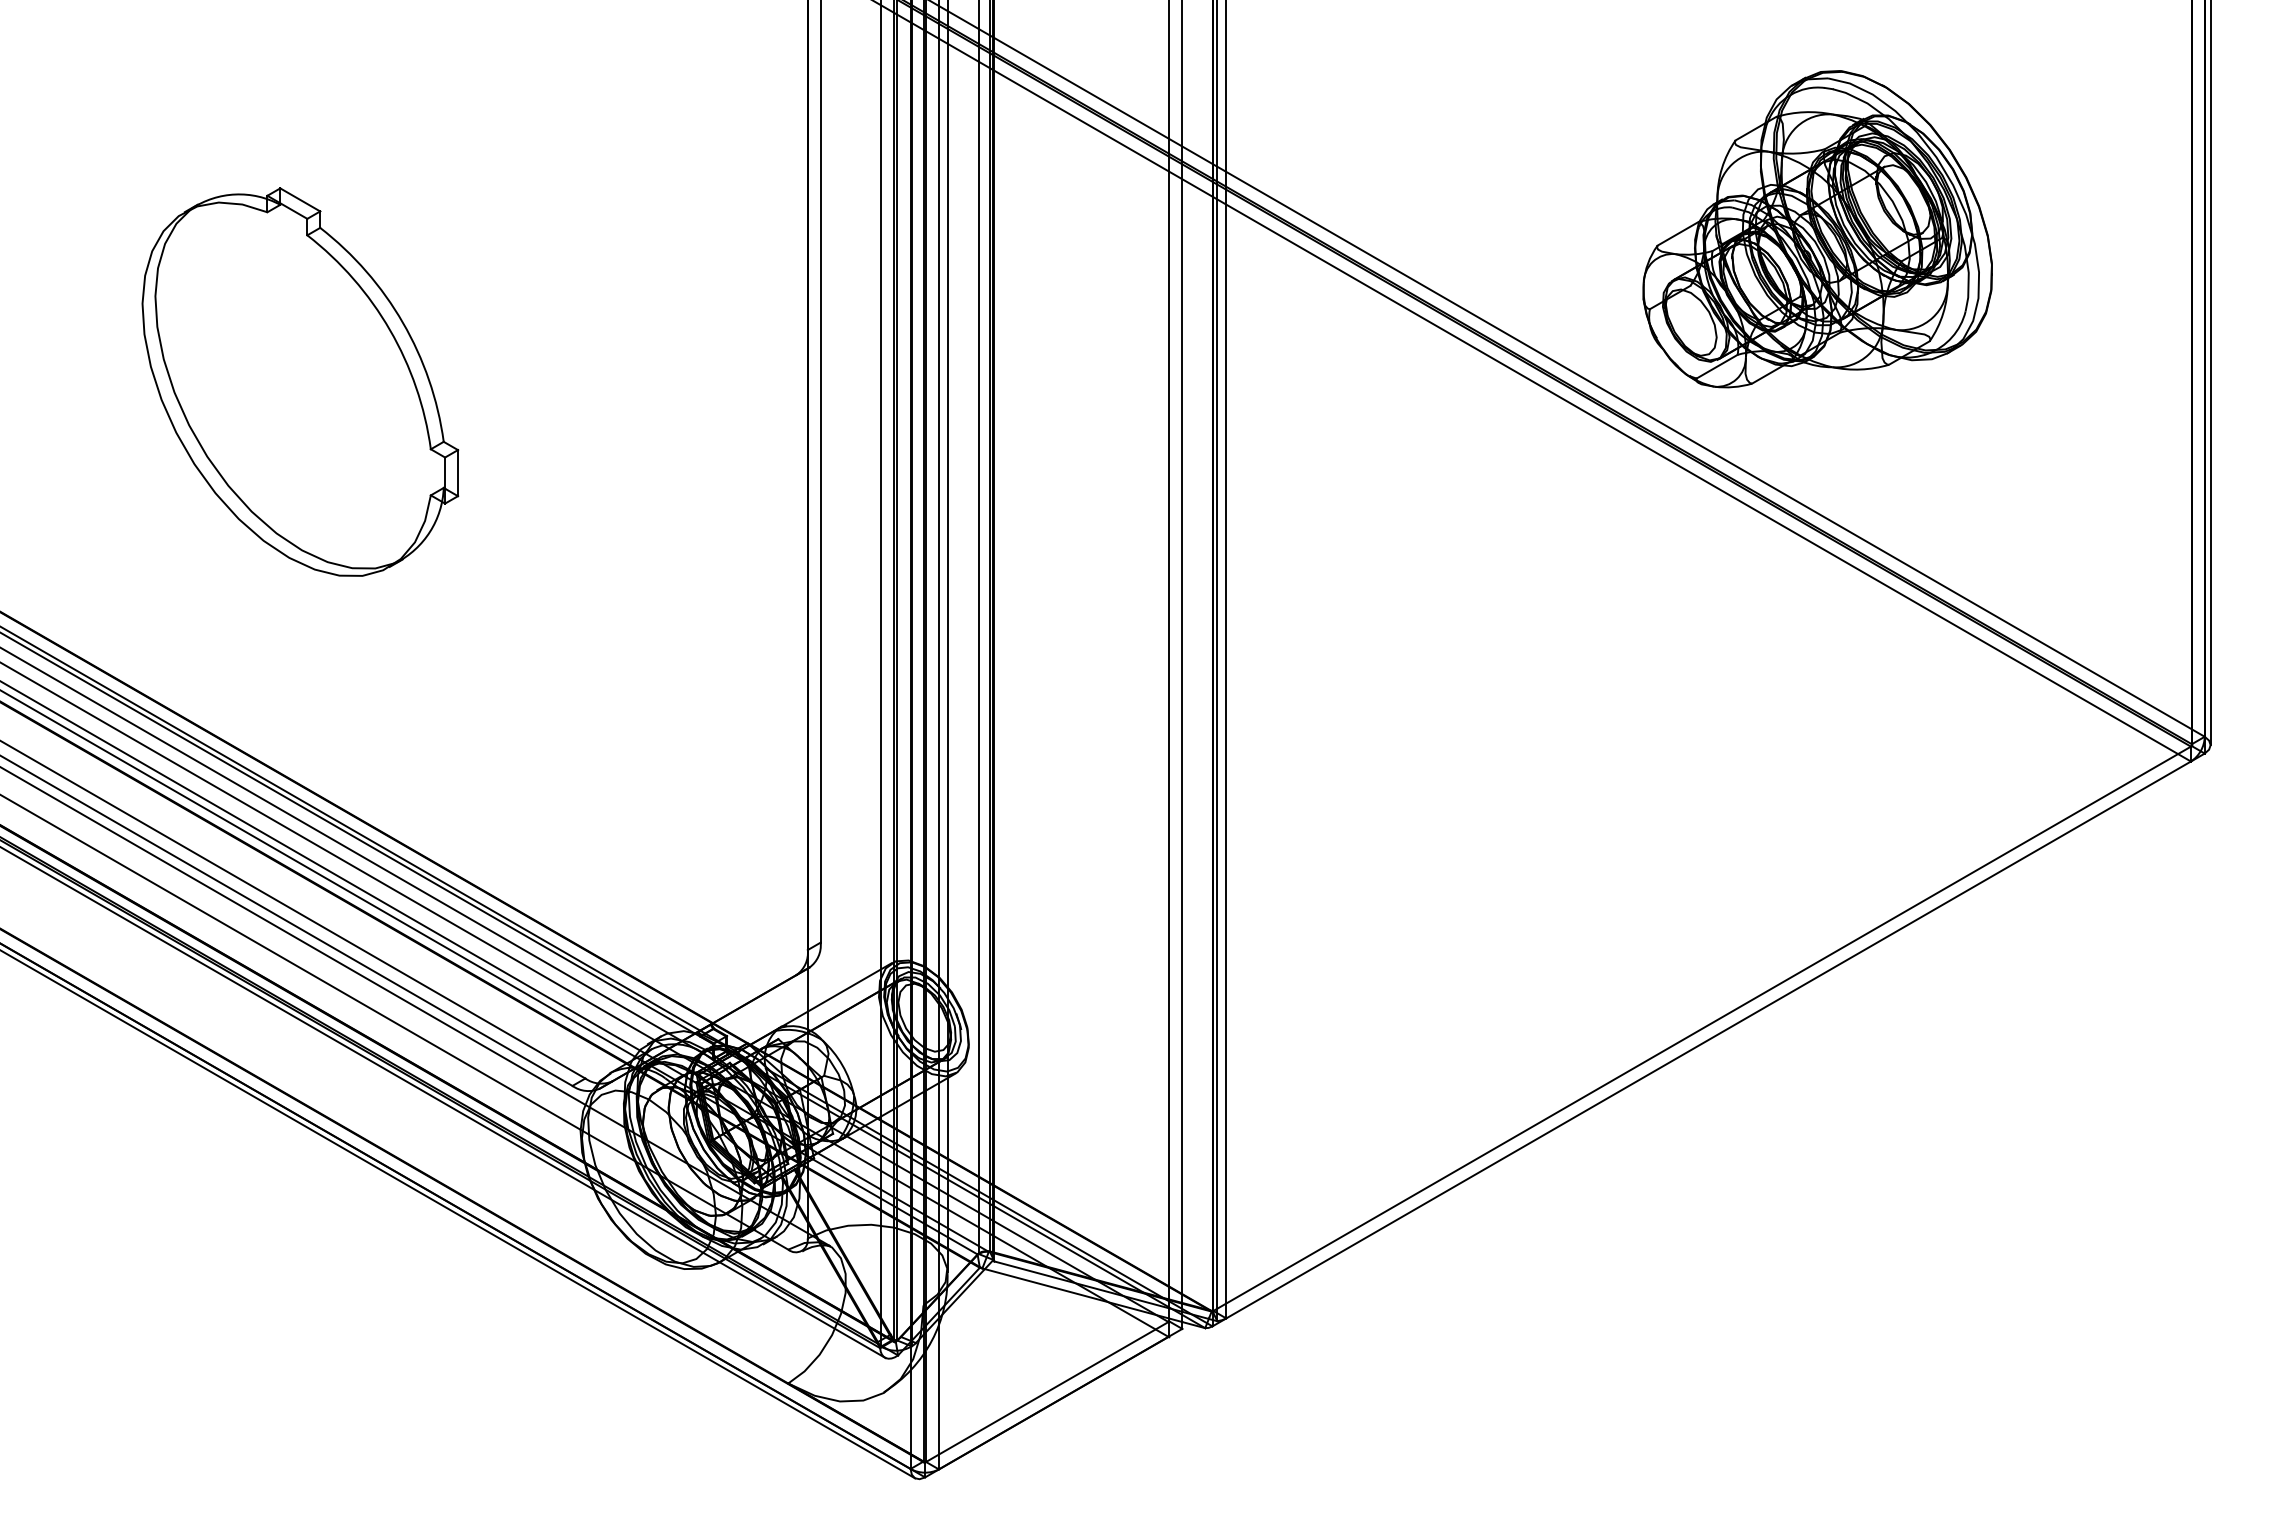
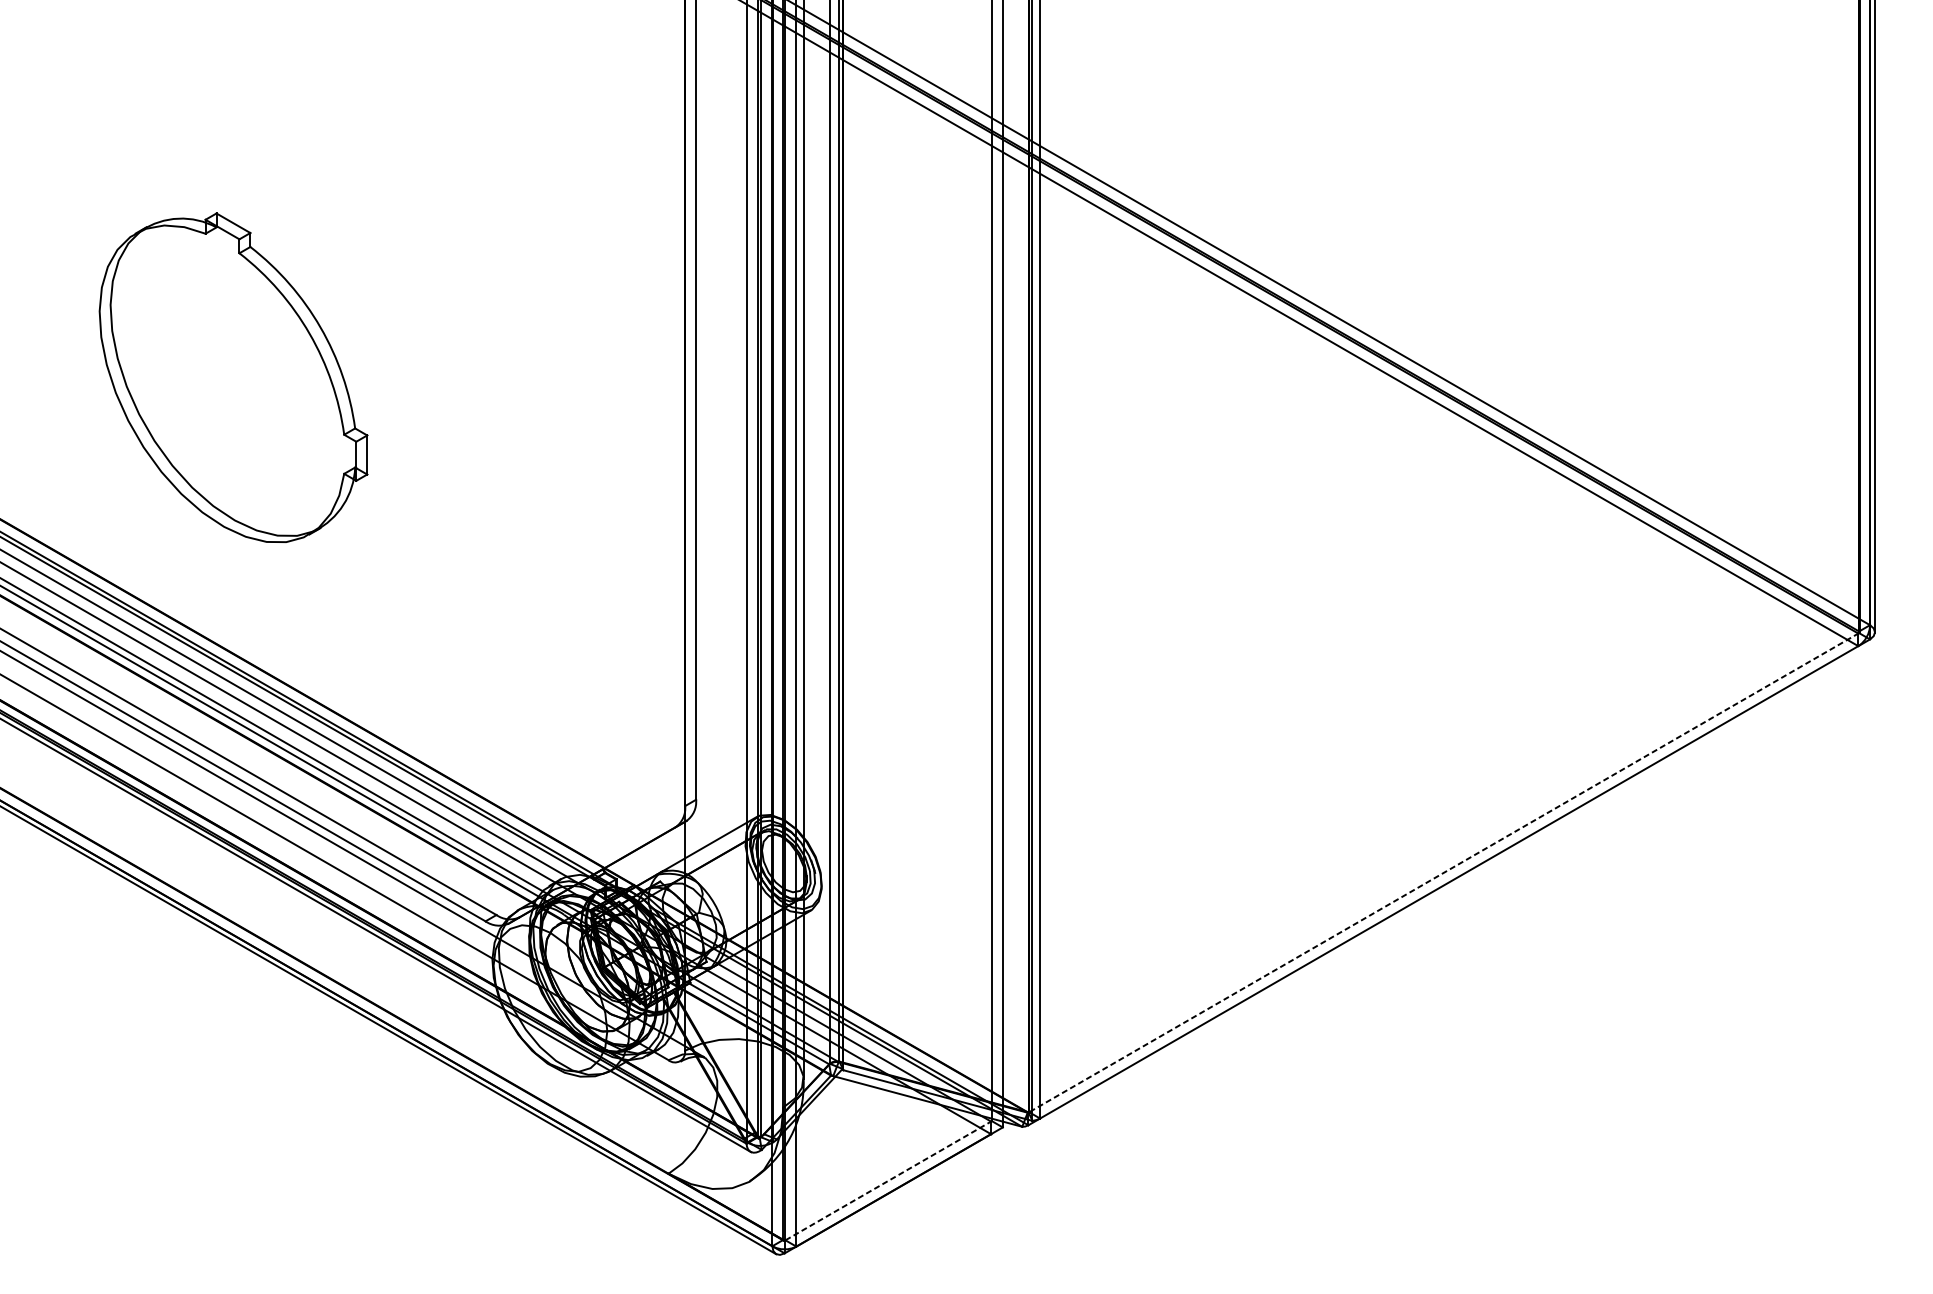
part: (1817, 229) -> (1541, 194), removed
part: (300, 381) -> (233, 377), moved
line: (1702, 1028) -> (1444, 872), solid -> dashed
line: (1047, 1391) -> (888, 1180), solid -> dashed

